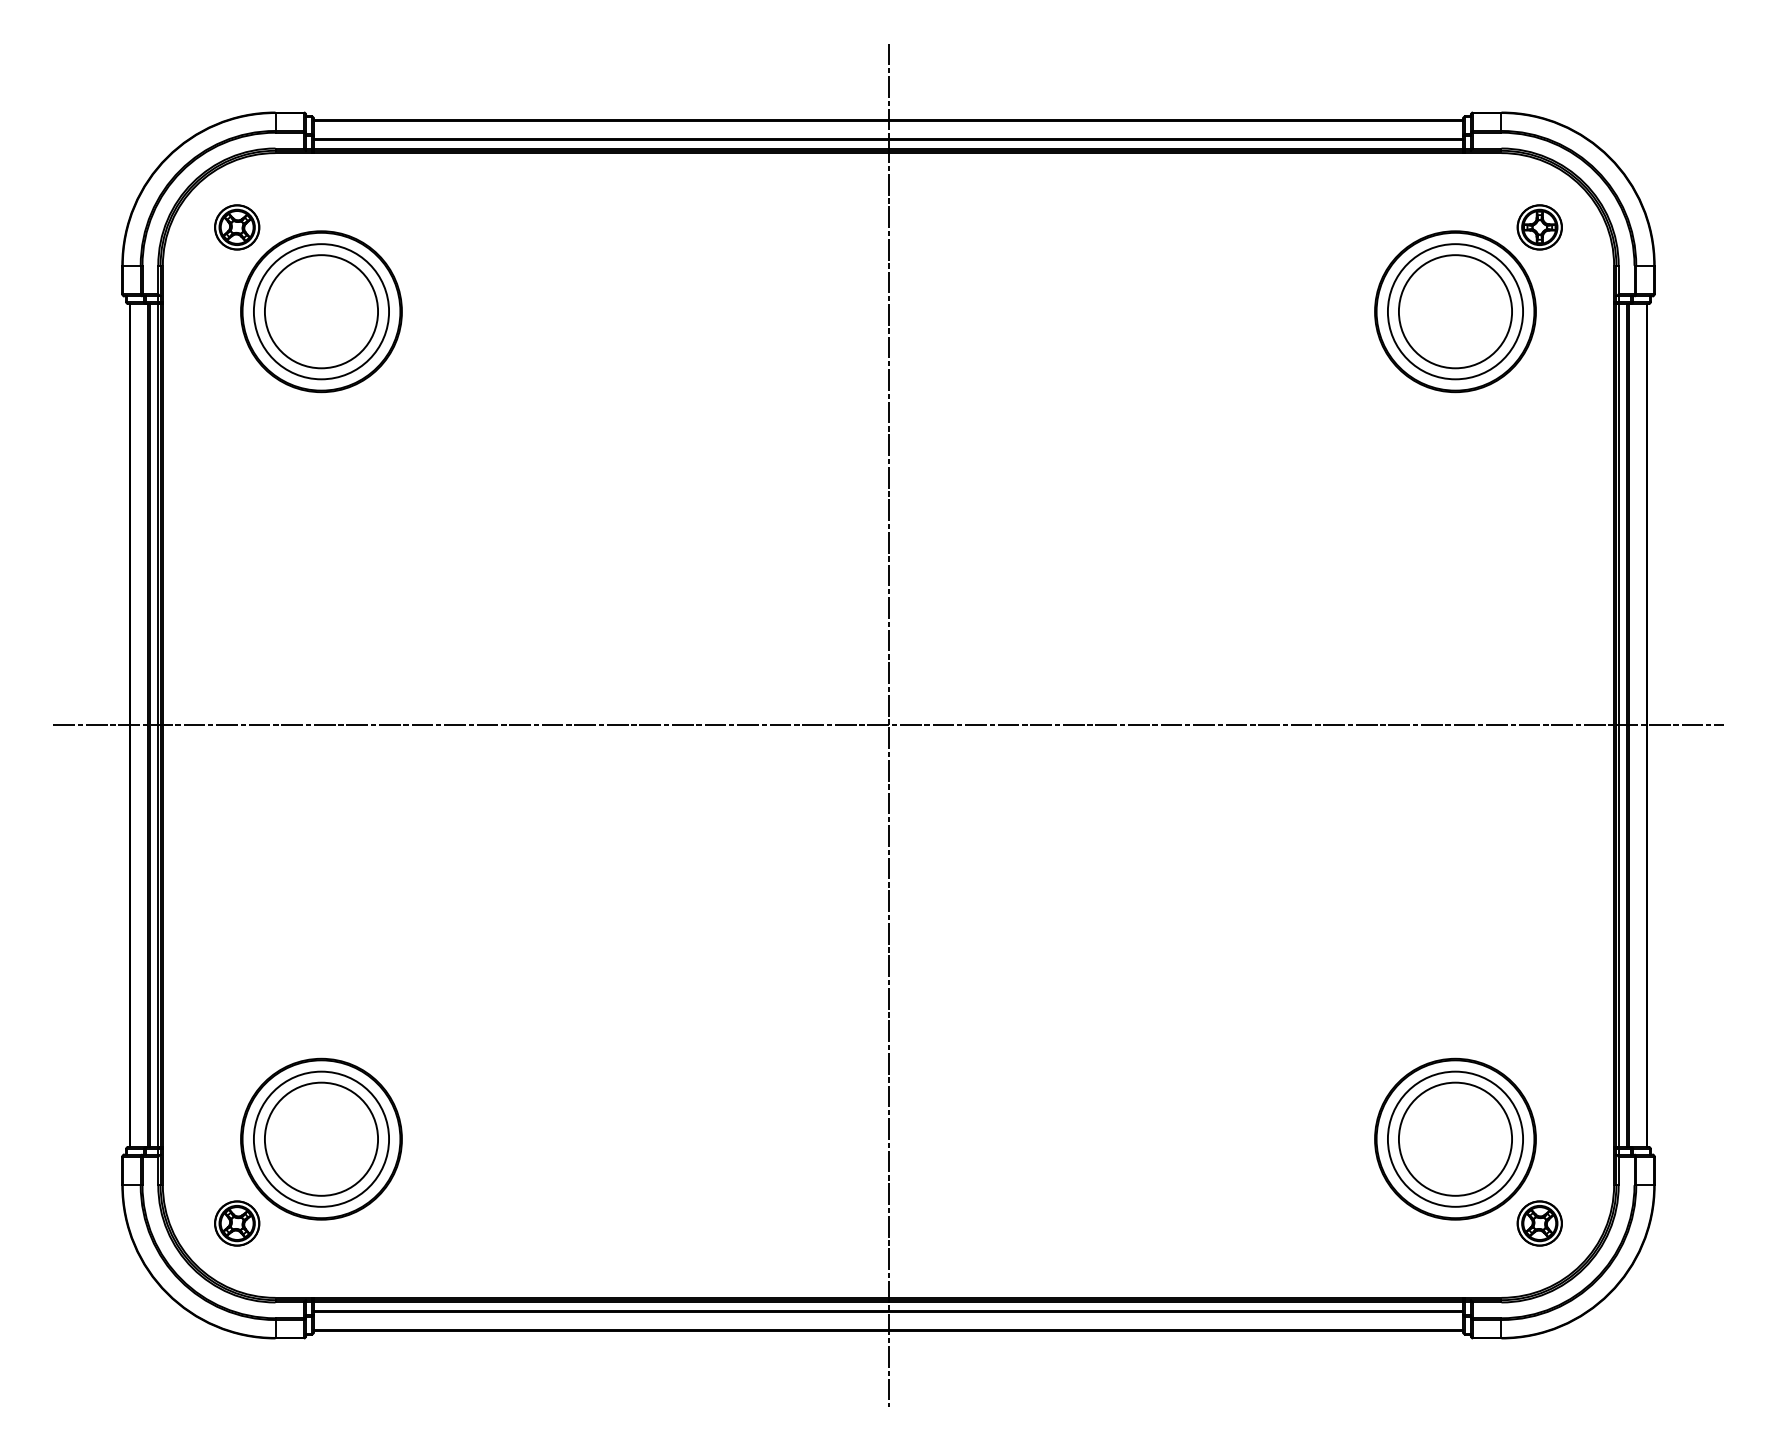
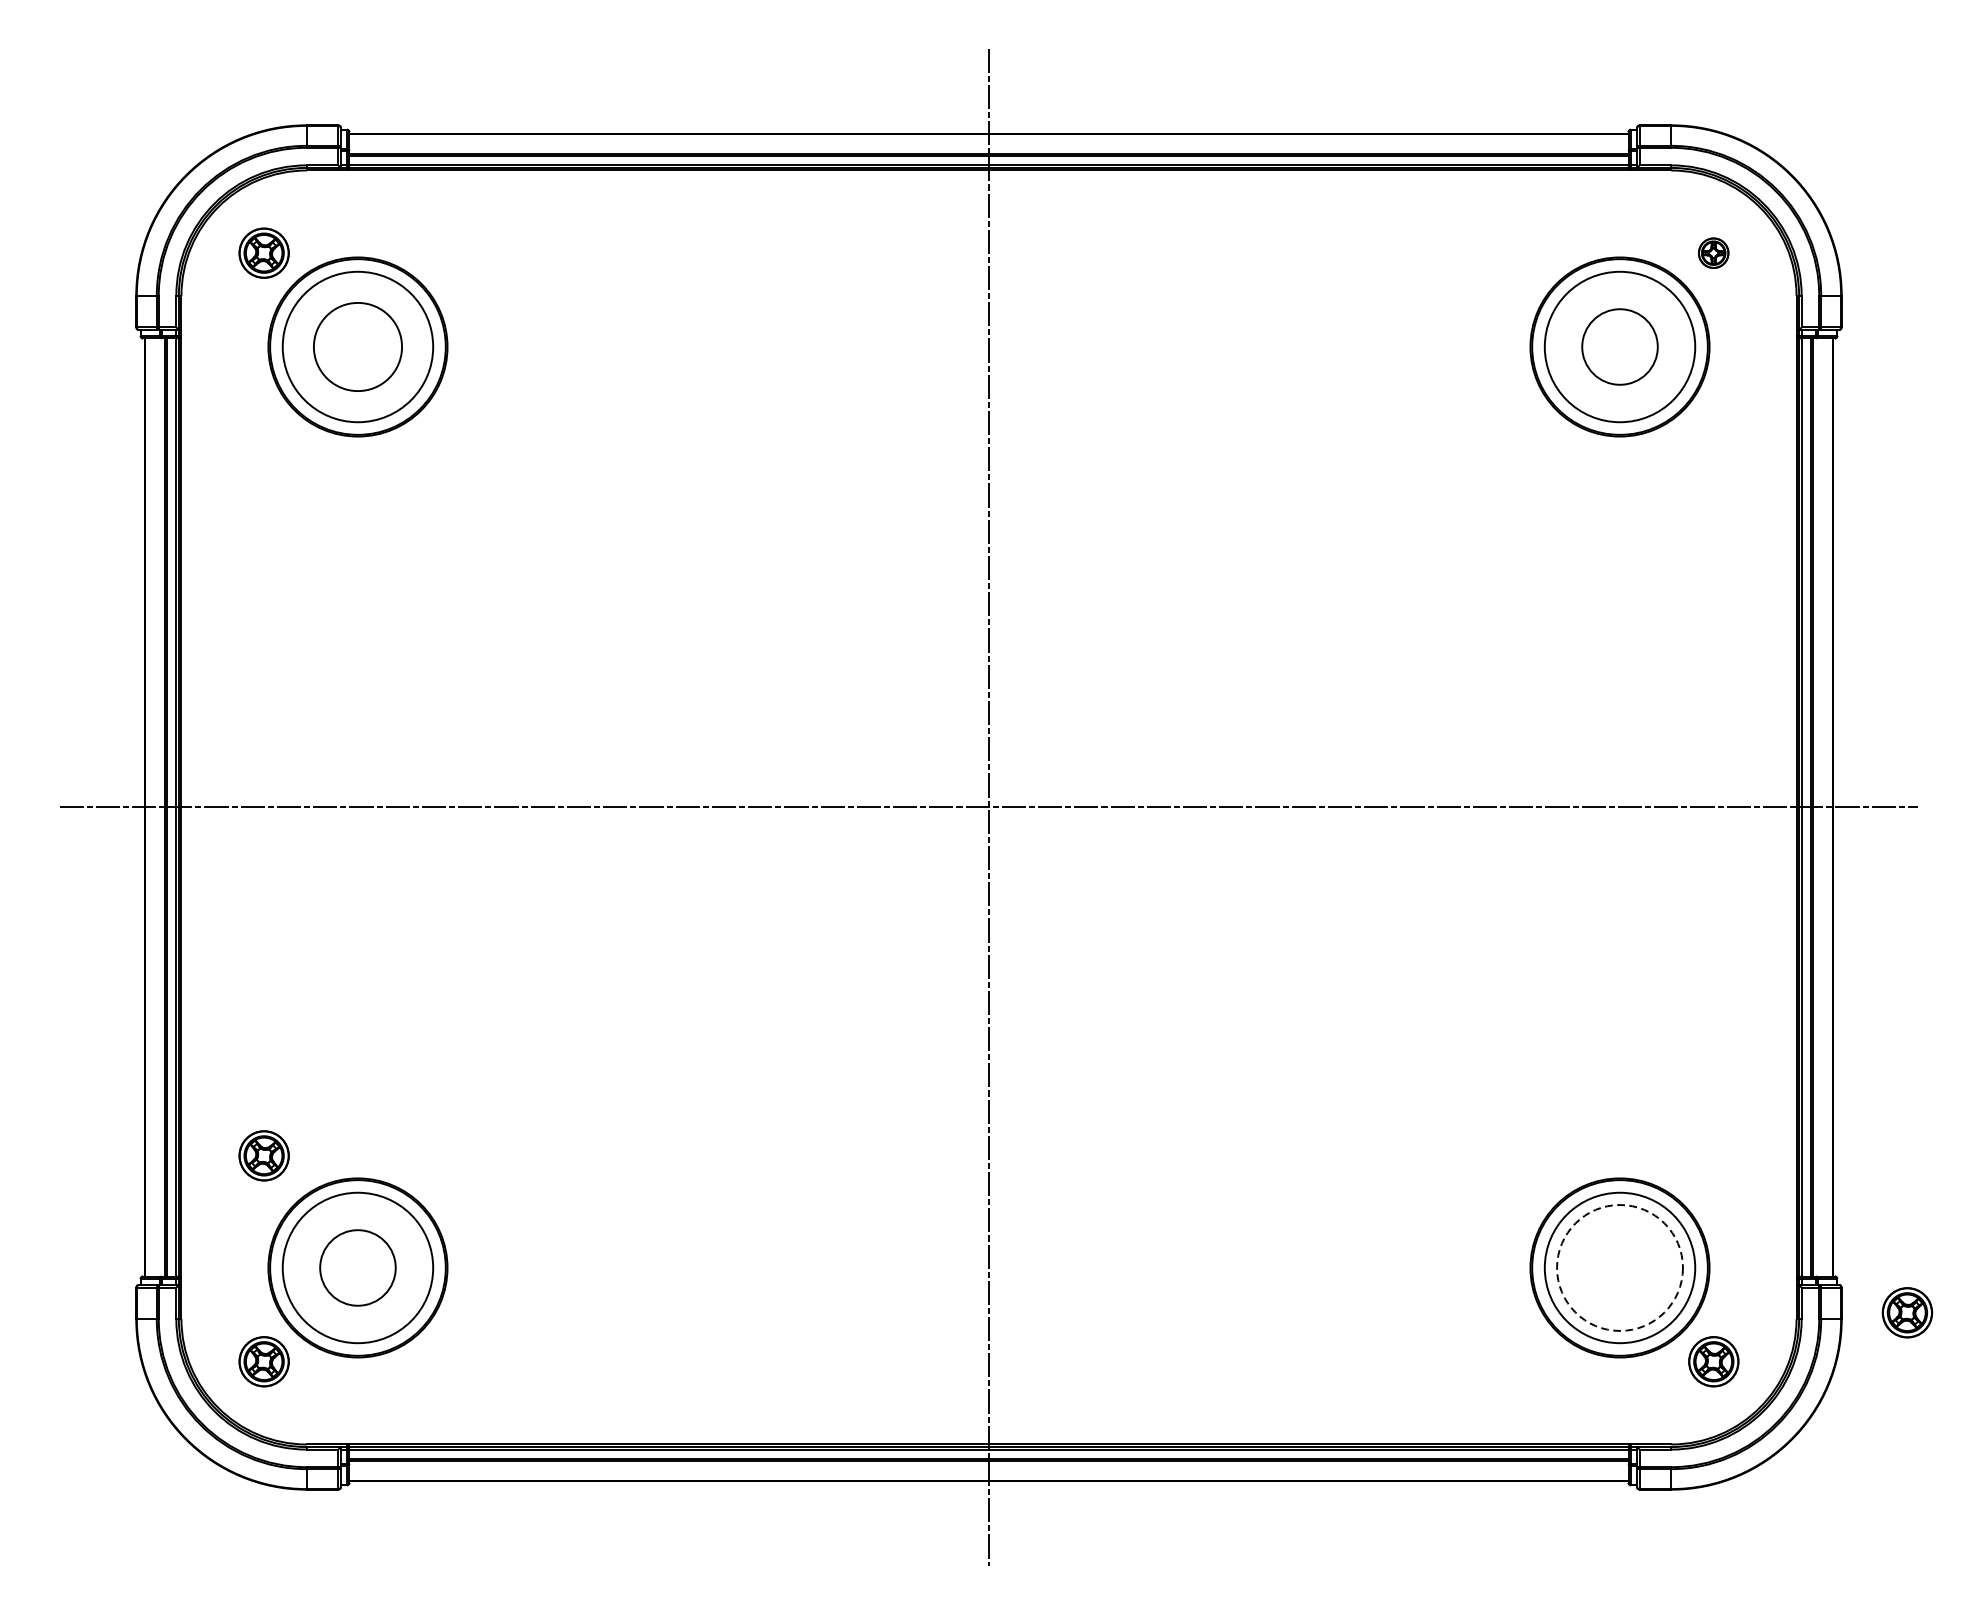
part: (1539, 227) -> (1713, 253), size x0.6
circle: (321, 311) -> (357, 346), size x0.7
circle: (1455, 311) -> (1620, 346), size x0.6
part: (237, 1038) -> (264, 1155), added
circle: (321, 1138) -> (357, 1267), size x0.6
circle: (1455, 1138) -> (1620, 1267), solid -> dashed
part: (1713, 1179) -> (1907, 1312), added

